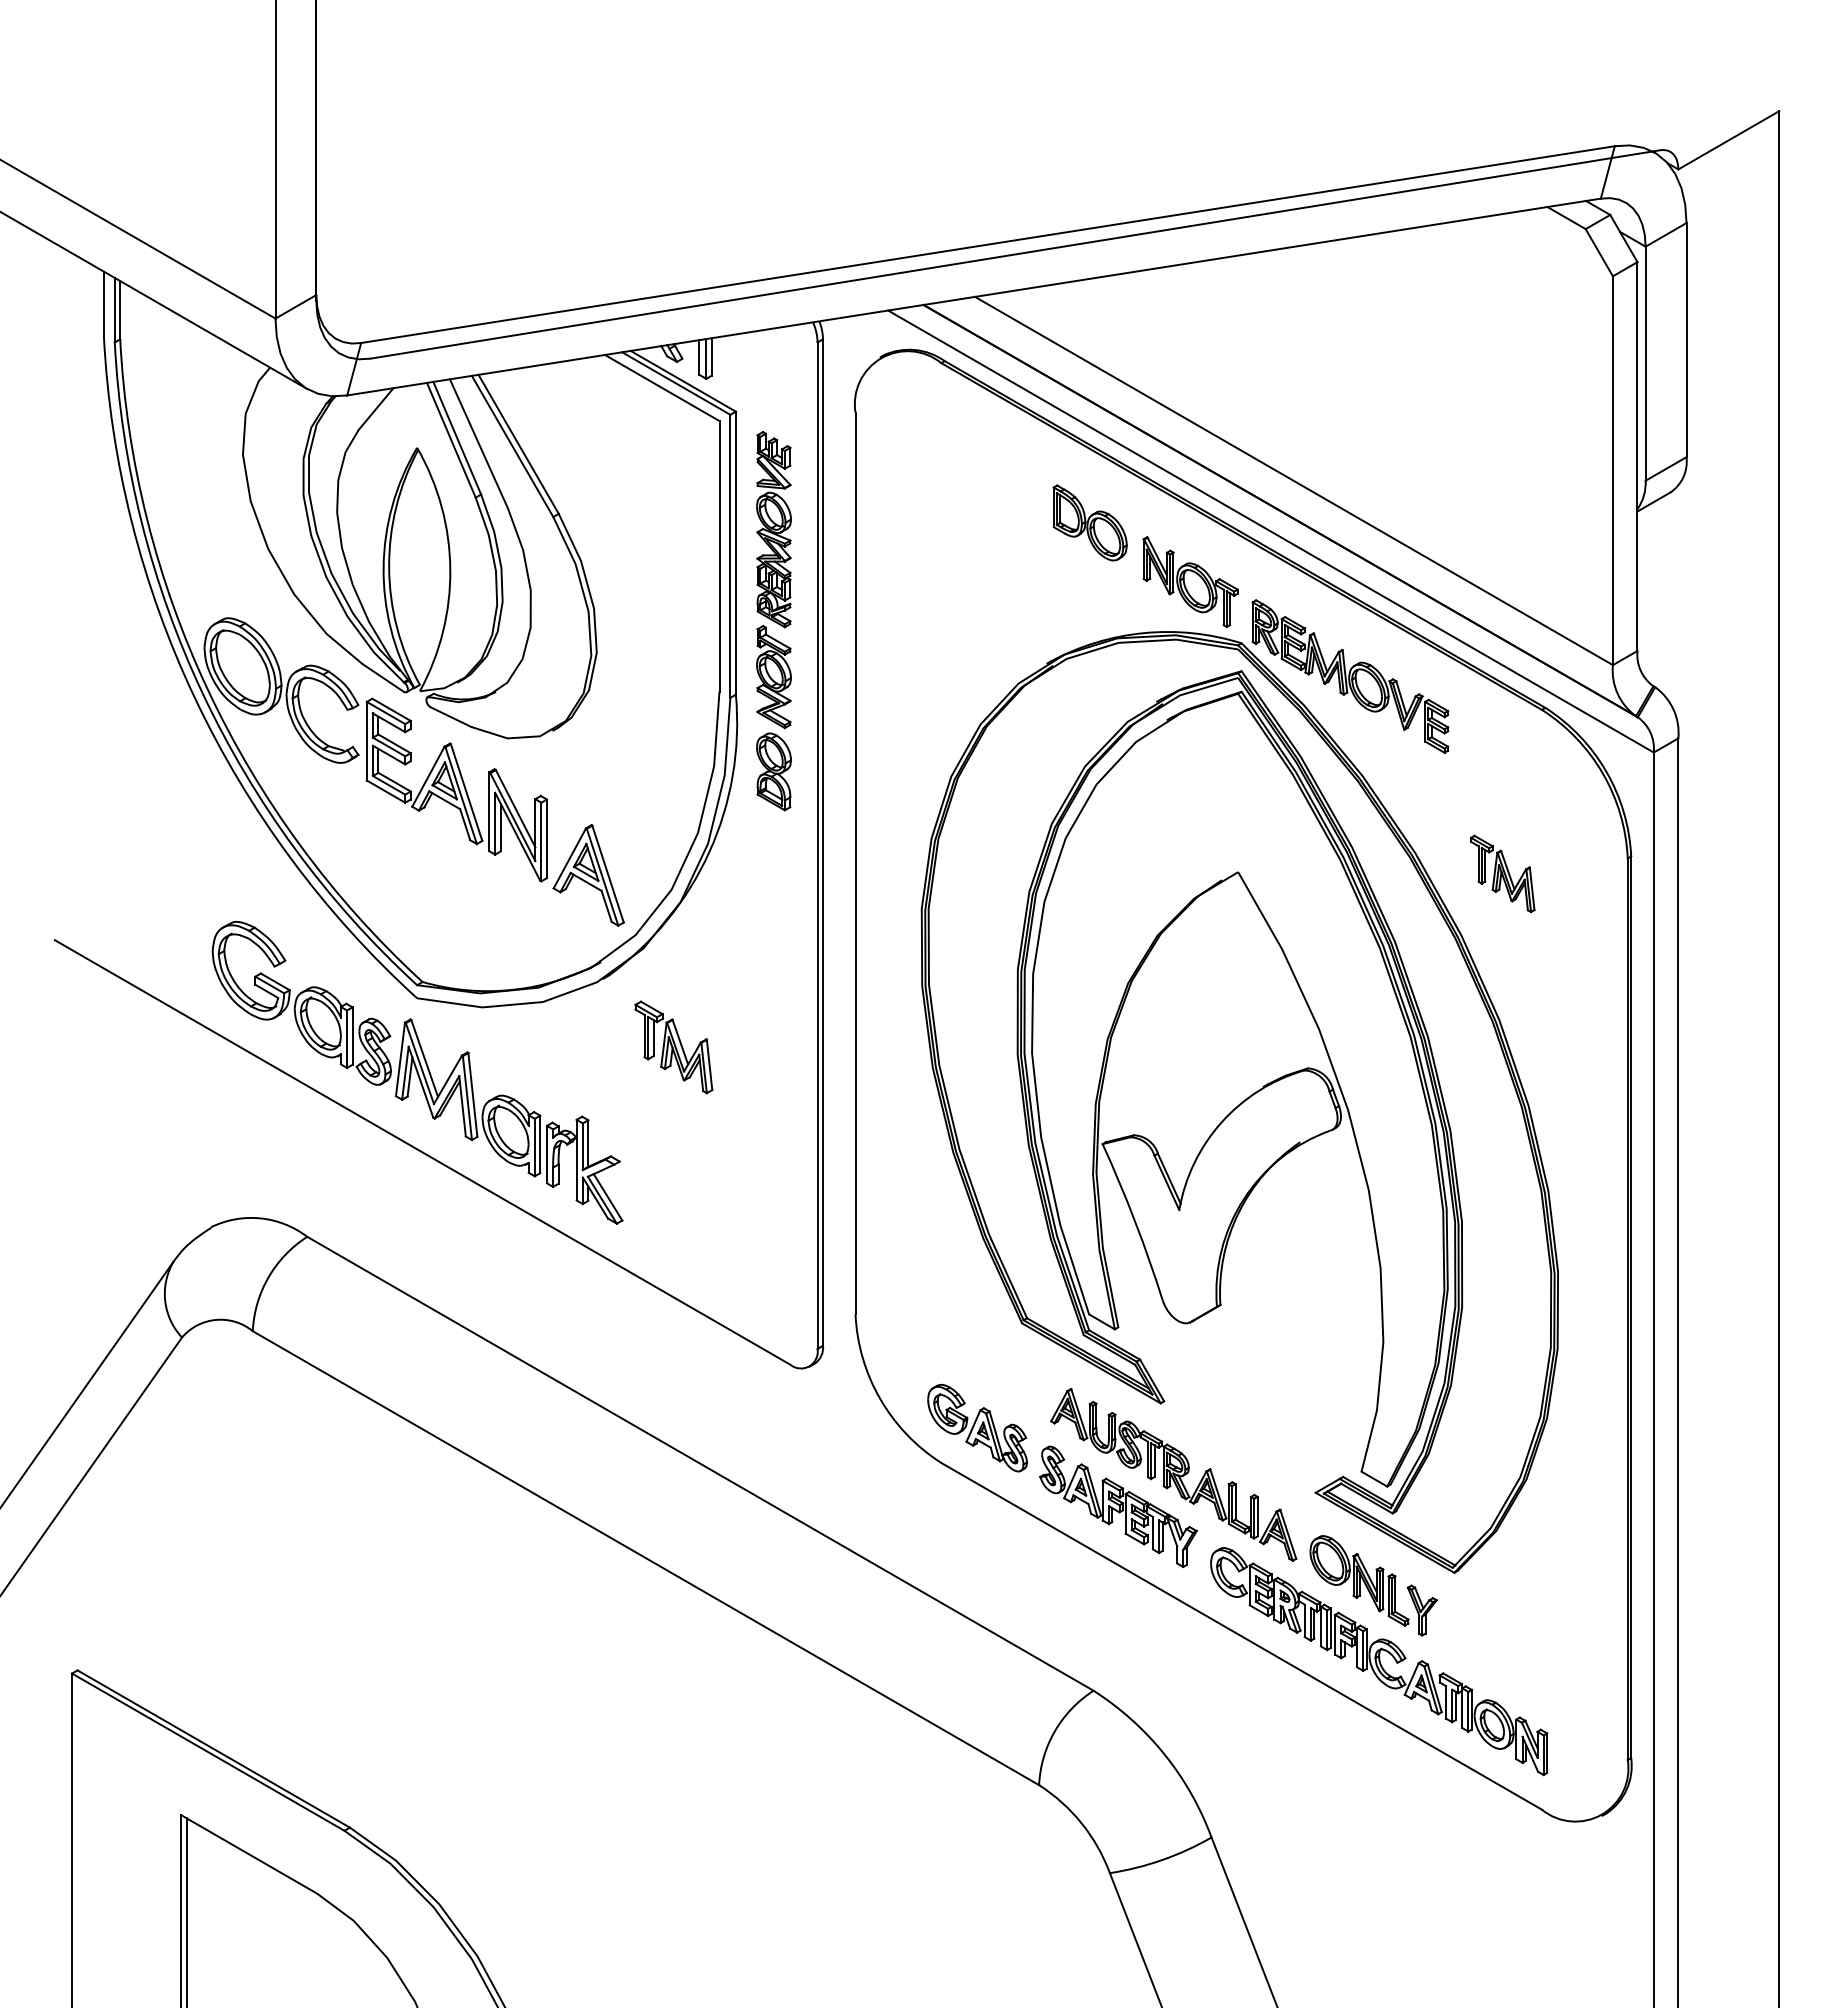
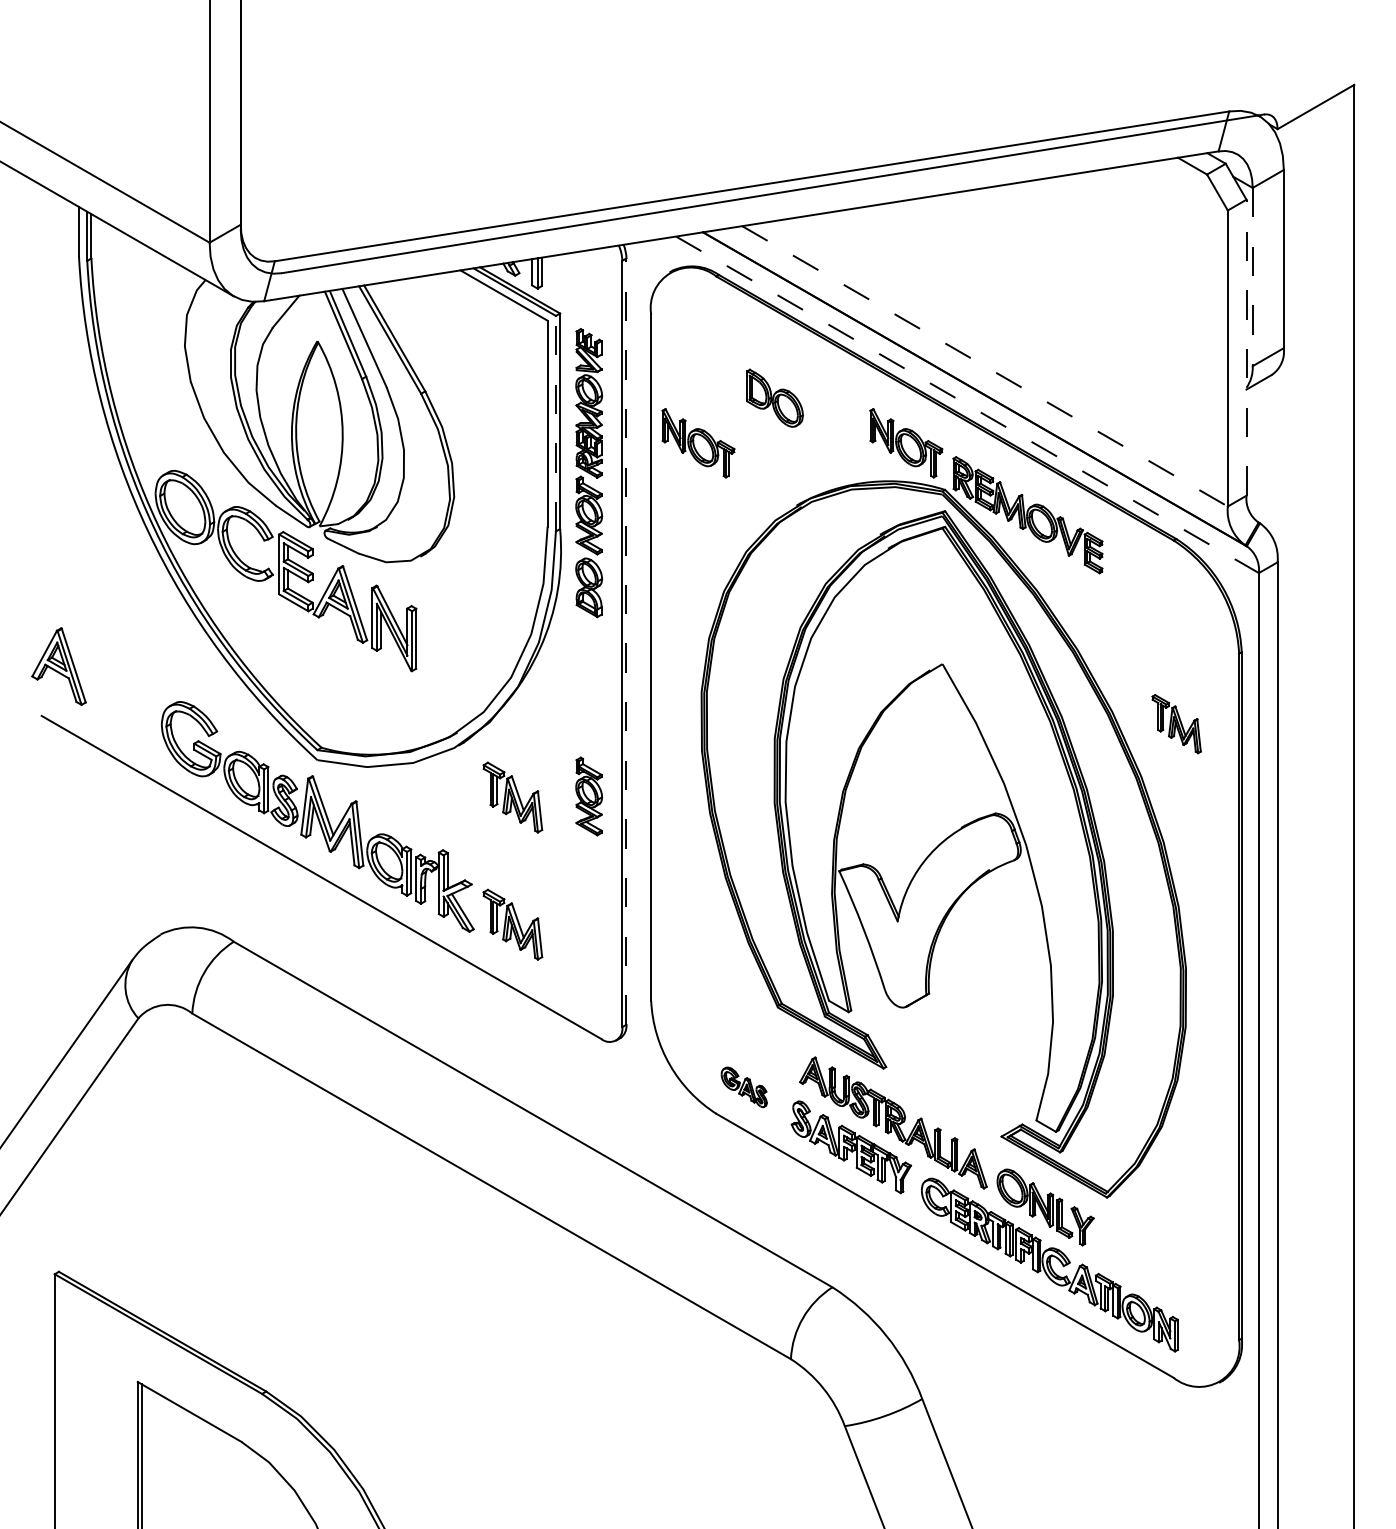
line: (1645, 364) -> (1252, 277), solid -> dashed
line: (1637, 456) -> (1246, 347), solid -> dashed
line: (1294, 481) -> (985, 366), solid -> dashed
part: (1089, 522) -> (774, 397), moved
line: (1271, 531) -> (967, 404), solid -> dashed
line: (730, 556) -> (556, 423), solid -> dashed
part: (917, 582) -> (698, 443), added
line: (823, 842) -> (626, 641), solid -> dashed
part: (1502, 873) -> (1176, 723), moved
part: (588, 875) -> (58, 666), moved
part: (774, 1046) -> (589, 796), added
part: (673, 1214) -> (512, 924), added
part: (977, 1427) -> (744, 1086), size x0.6

